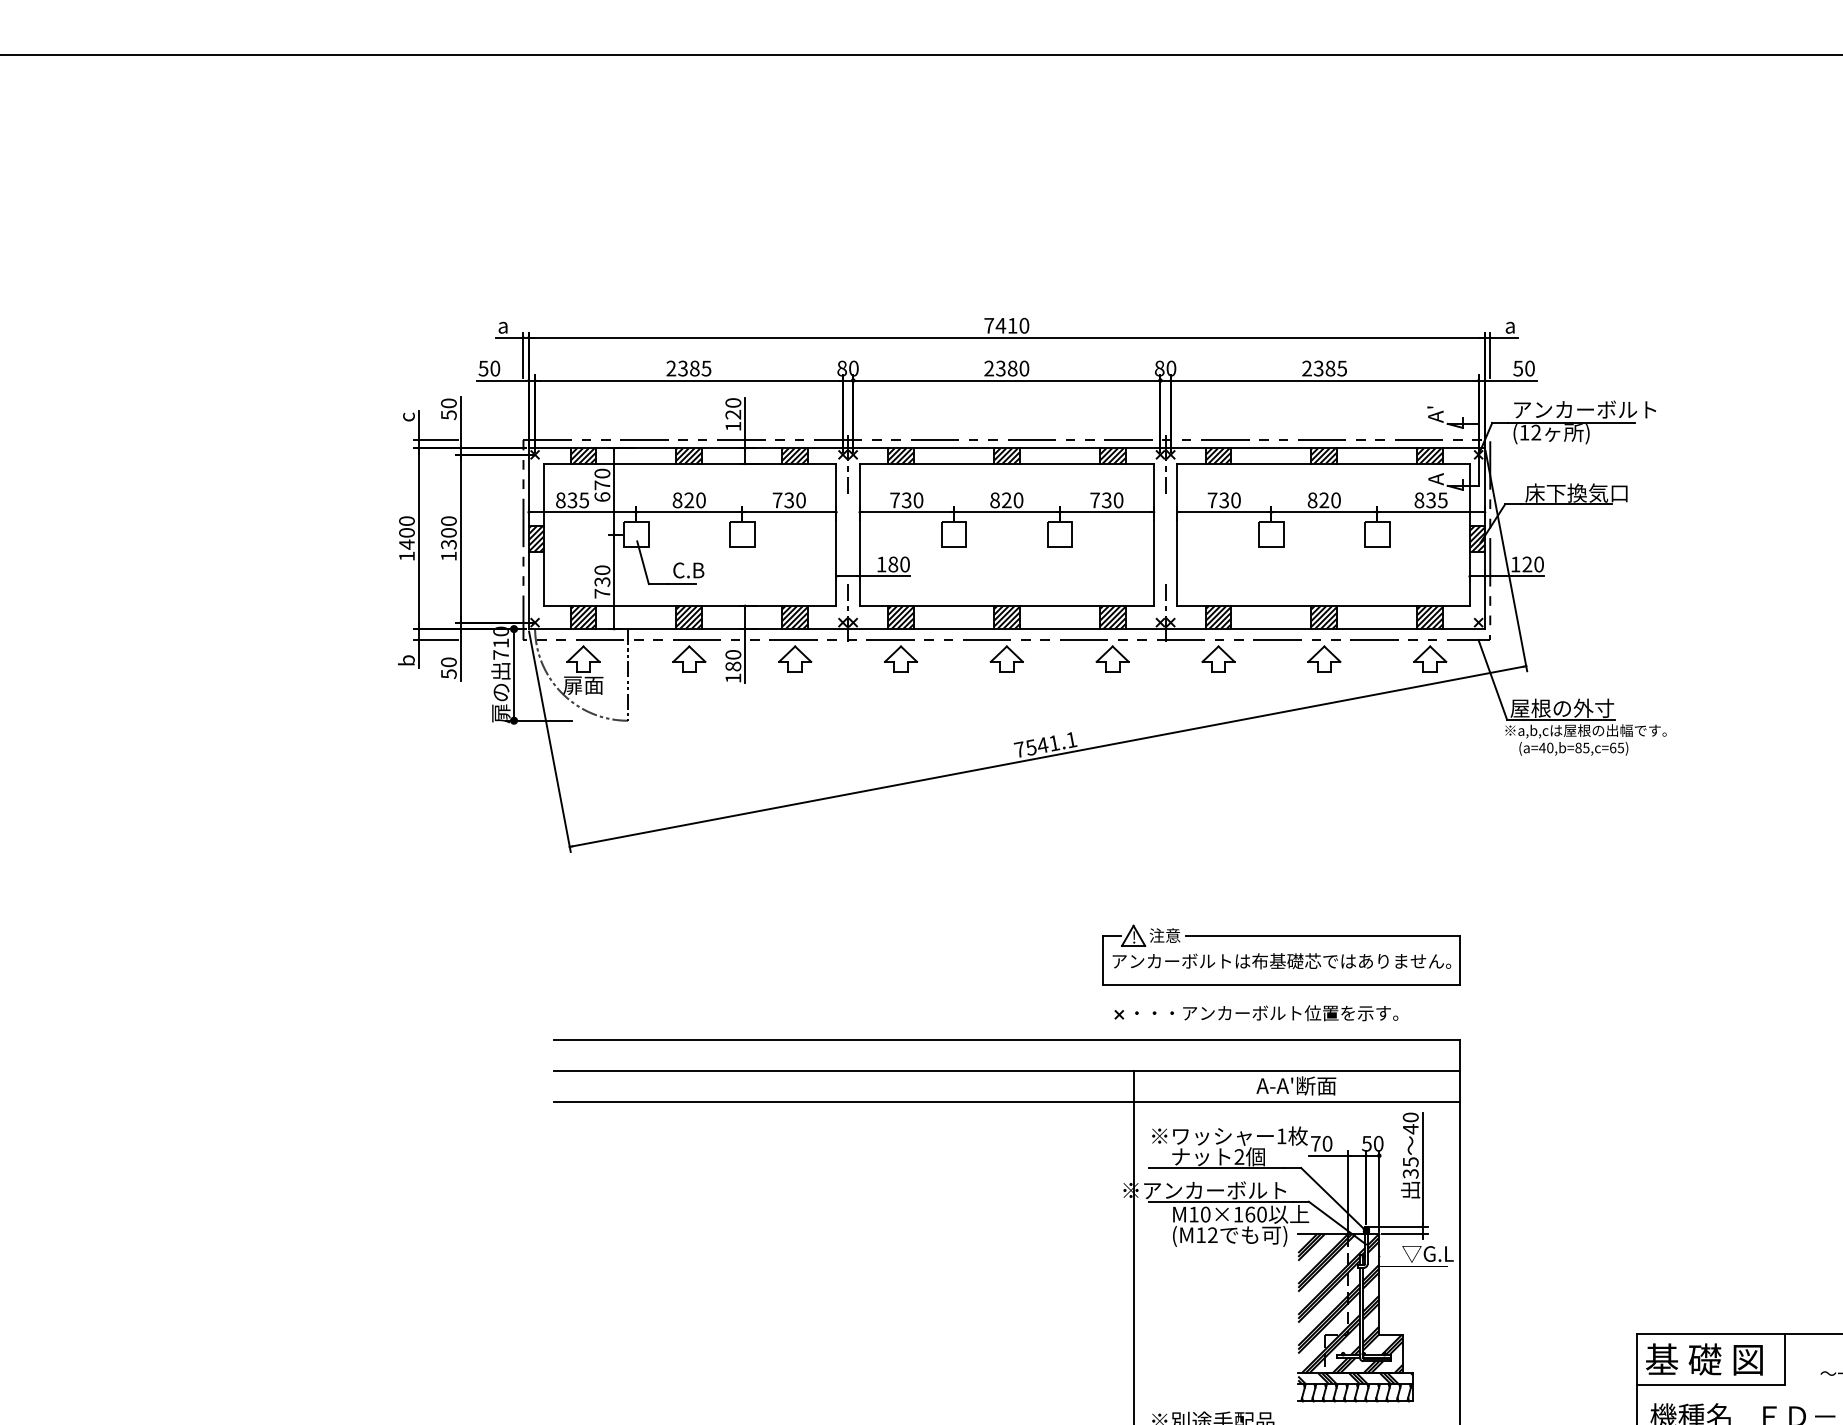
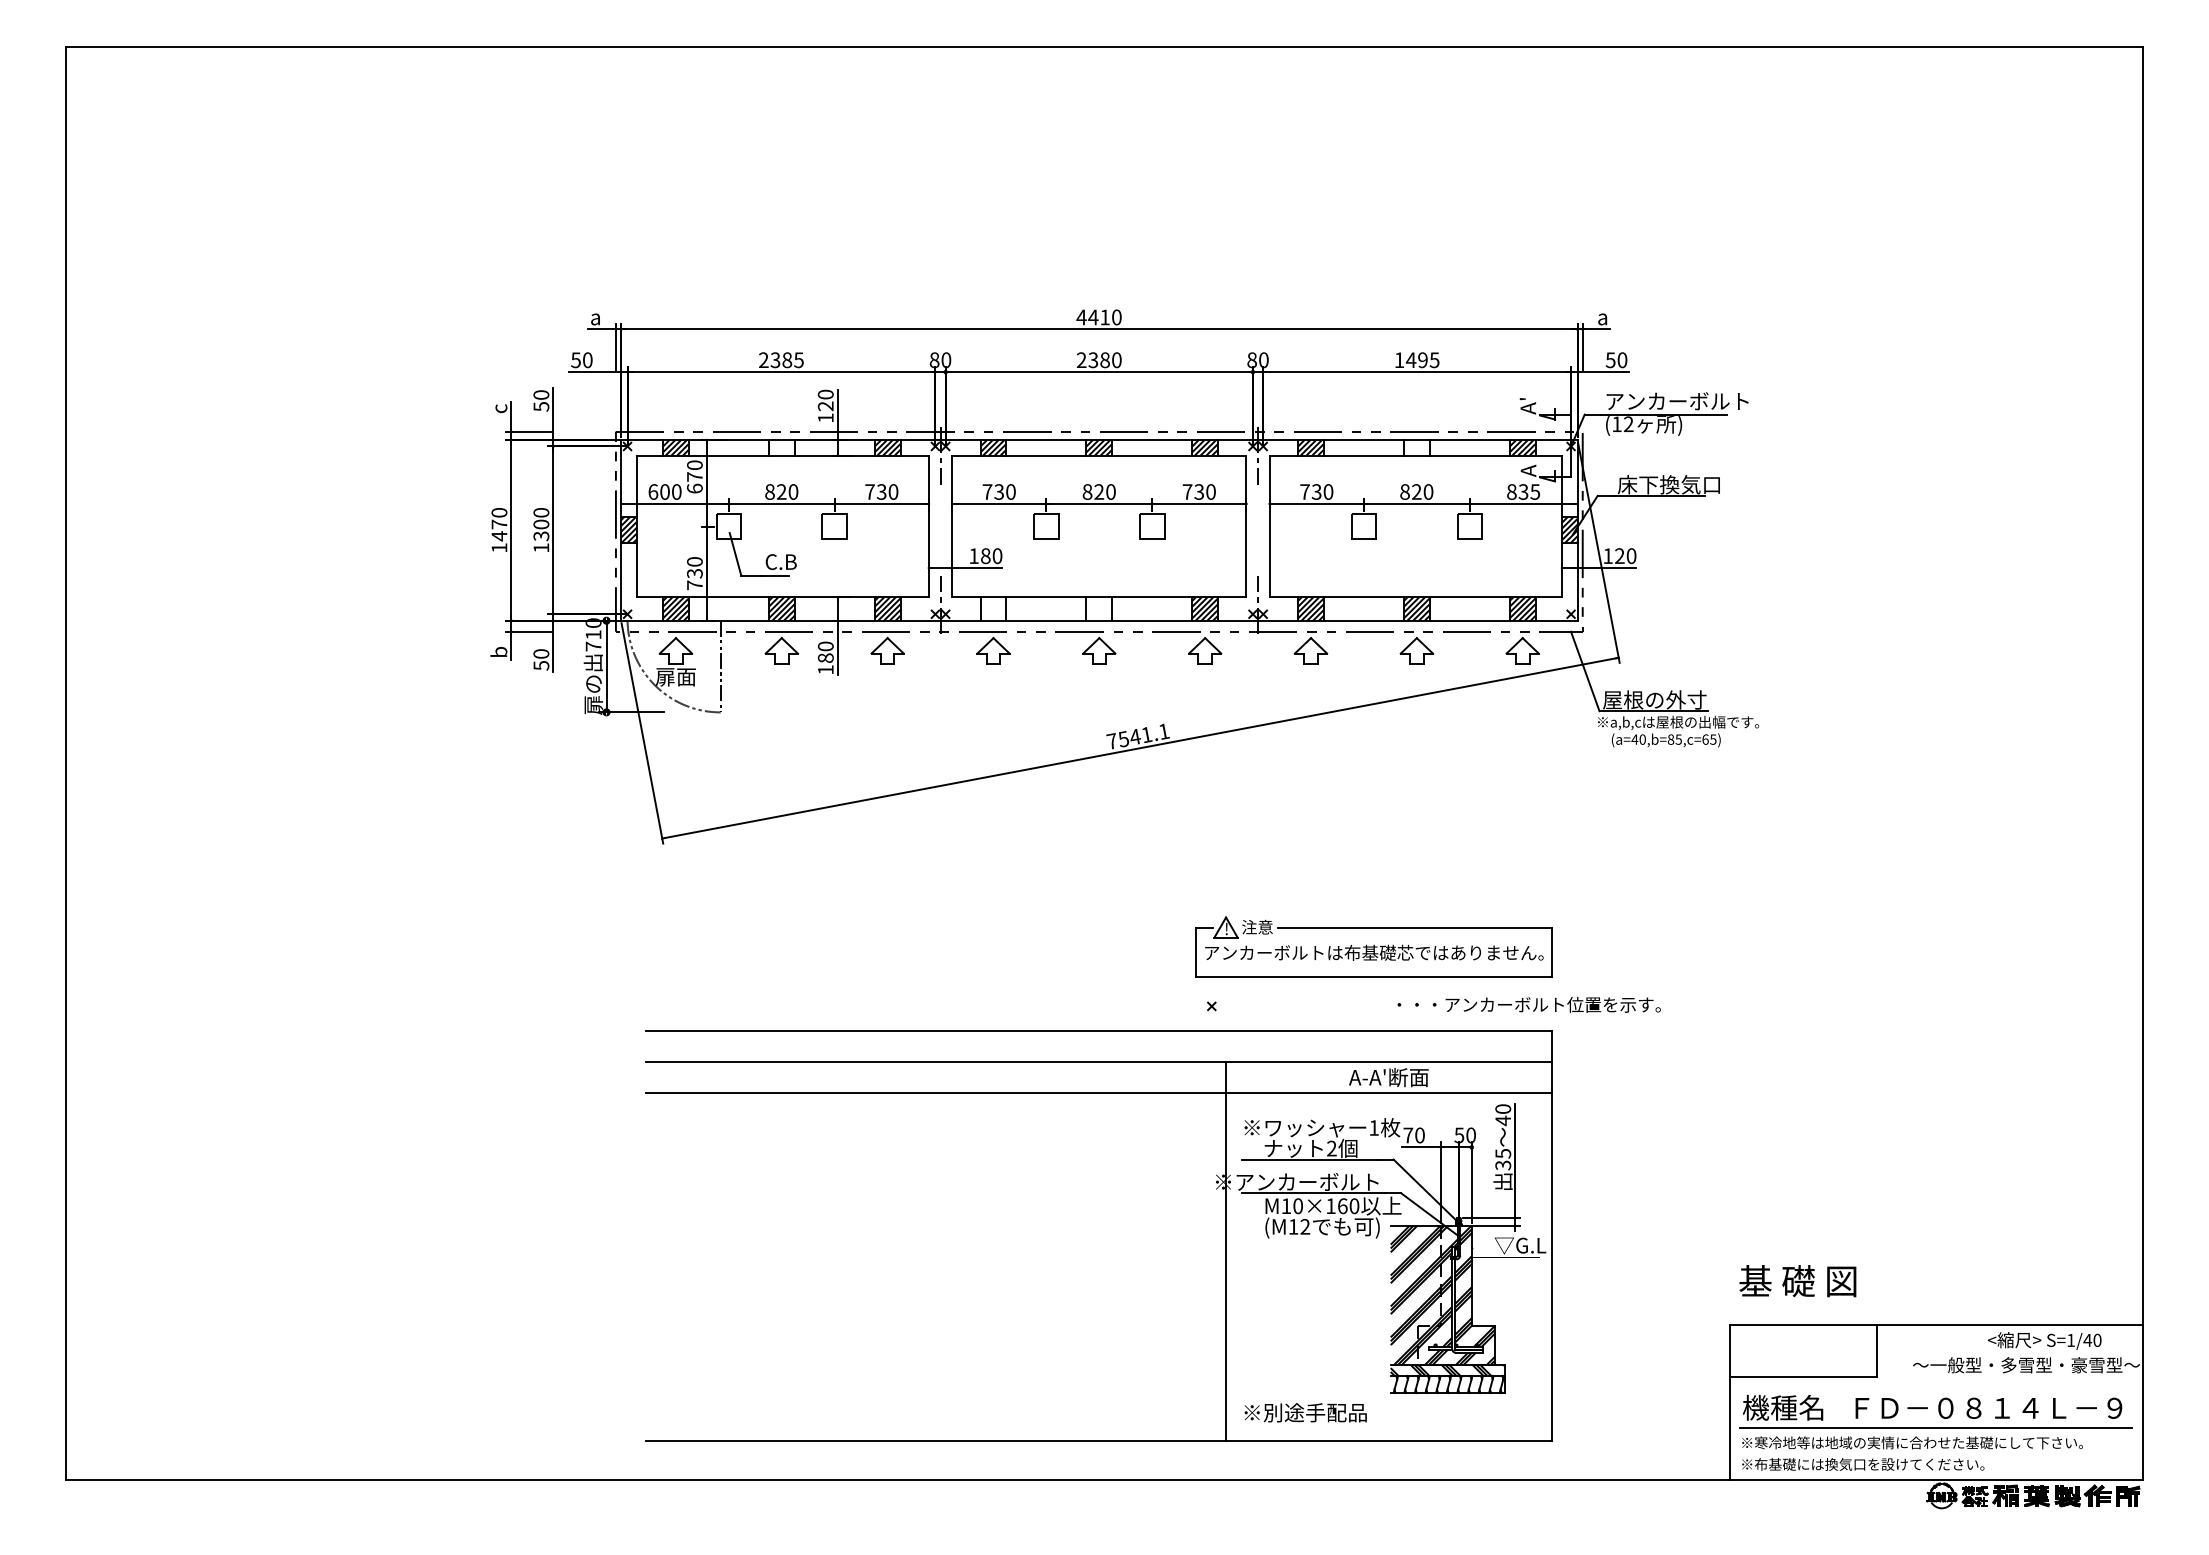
text: (989, 325) -> (1081, 317), 7410 -> 4410
text: (1318, 368) -> (1410, 360), 2385 -> 1495
hatch: (689, 455) -> (781, 447), removed
hatch: (1324, 455) -> (1416, 447), removed
text: (572, 499) -> (664, 491), 835 -> 600
text: (407, 532) -> (499, 524), 1400 -> 1470
hatch: (901, 616) -> (993, 608), removed
hatch: (1007, 616) -> (1099, 608), removed
text: (1266, 1012) -> (1528, 1004), moved
text: (1704, 1359) -> (1797, 1281), moved

